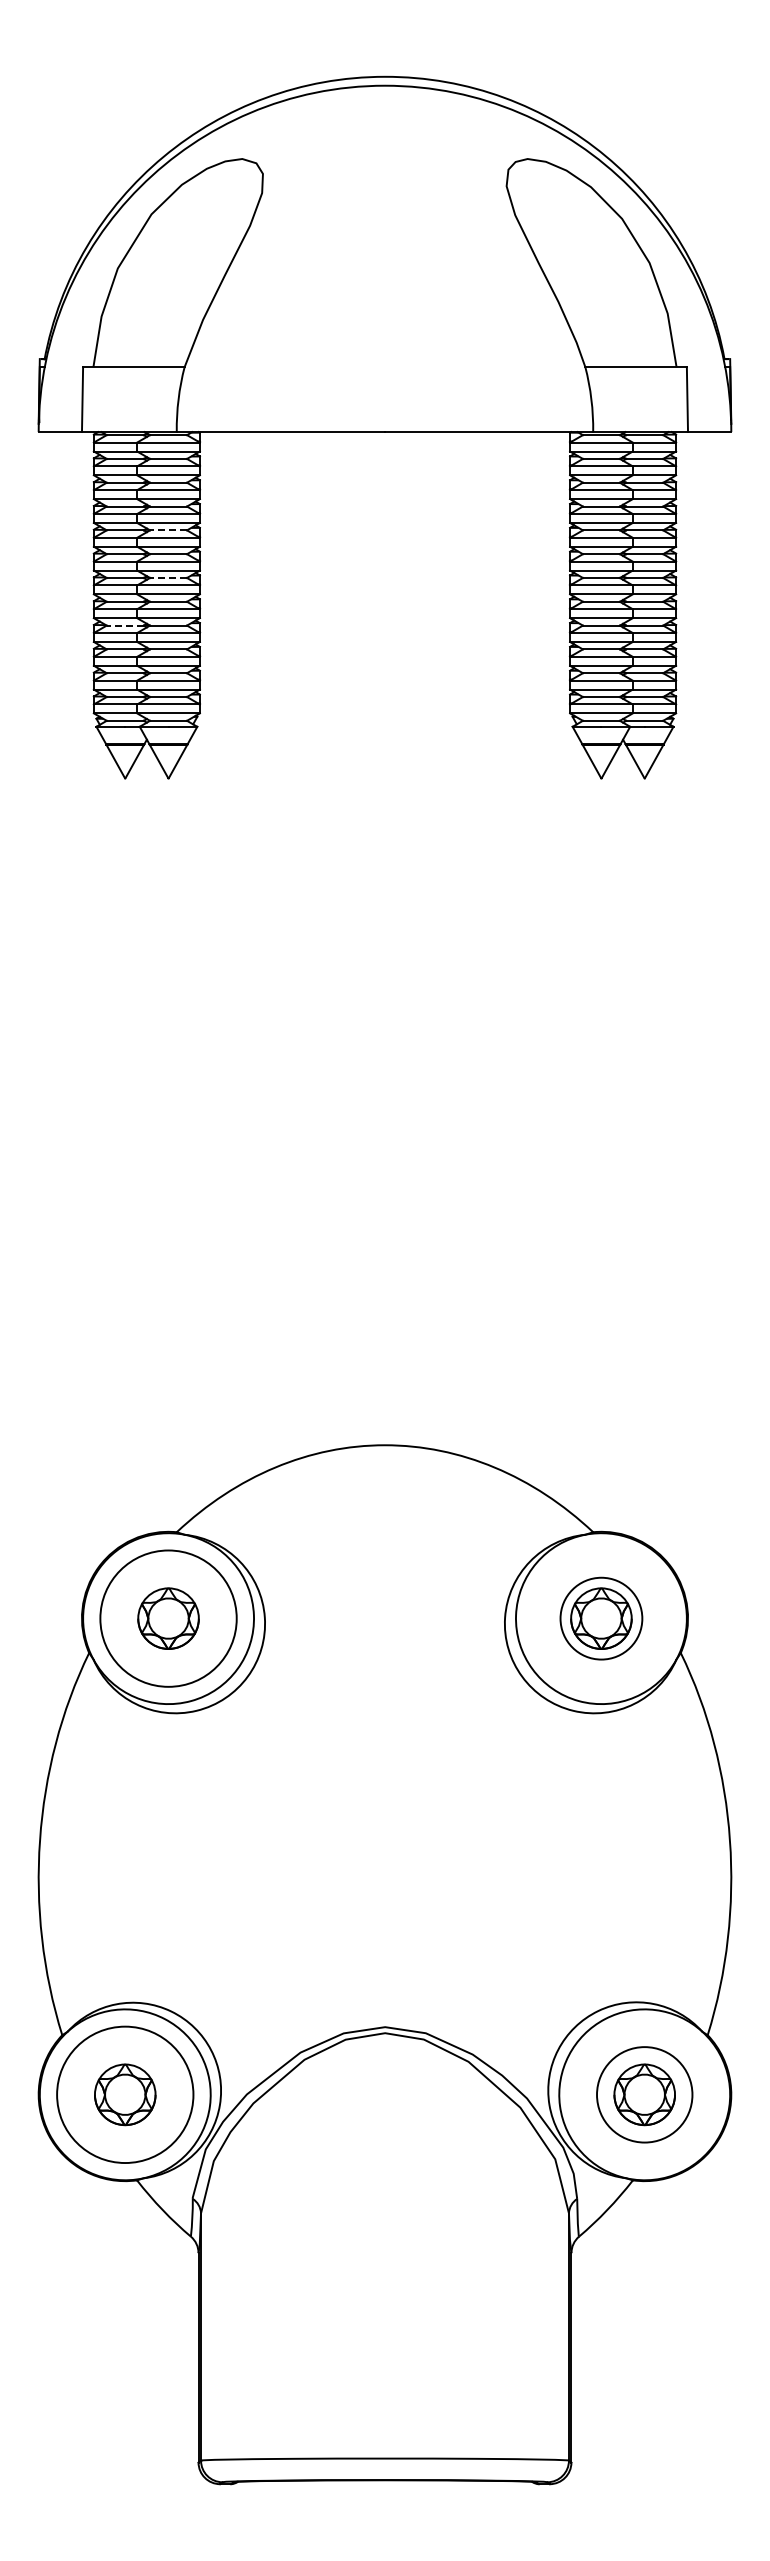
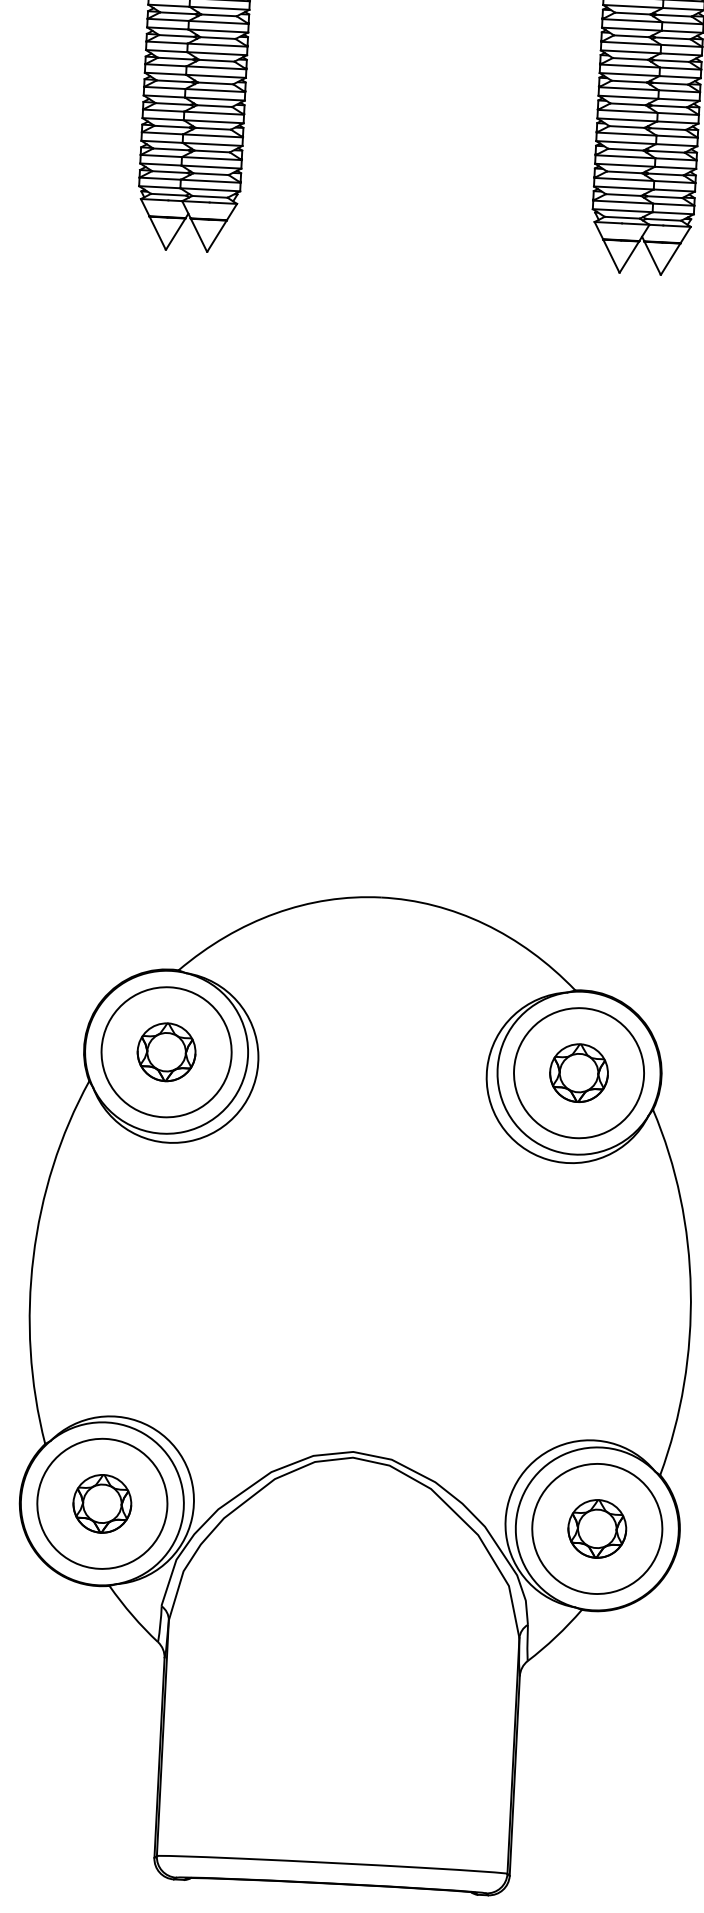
line: (168, 530) -> (219, 15), dashed -> solid
line: (168, 577) -> (216, 60), dashed -> solid
line: (124, 625) -> (172, 103), dashed -> solid
circle: (601, 1618) -> (579, 1073), size x1.67
circle: (644, 2094) -> (597, 1528), size x1.43

